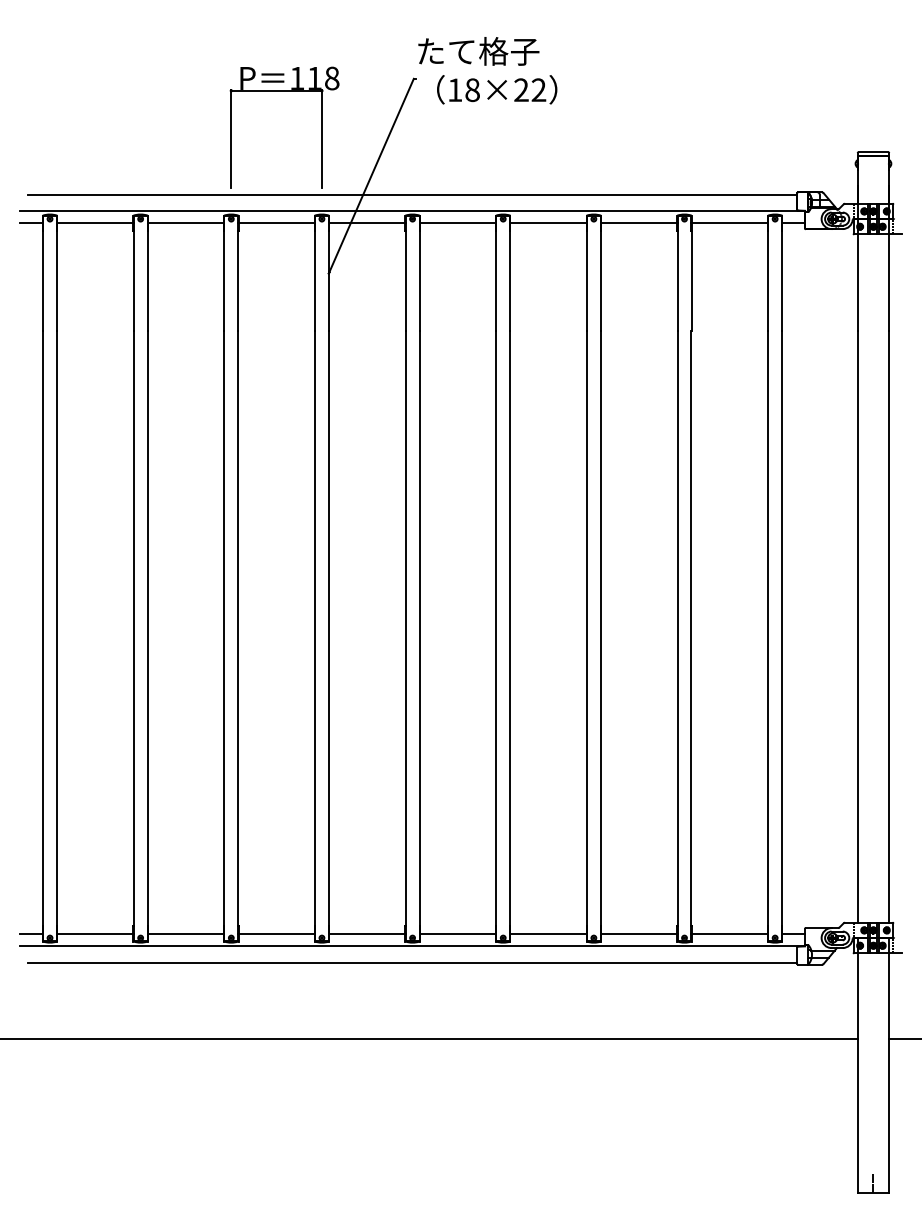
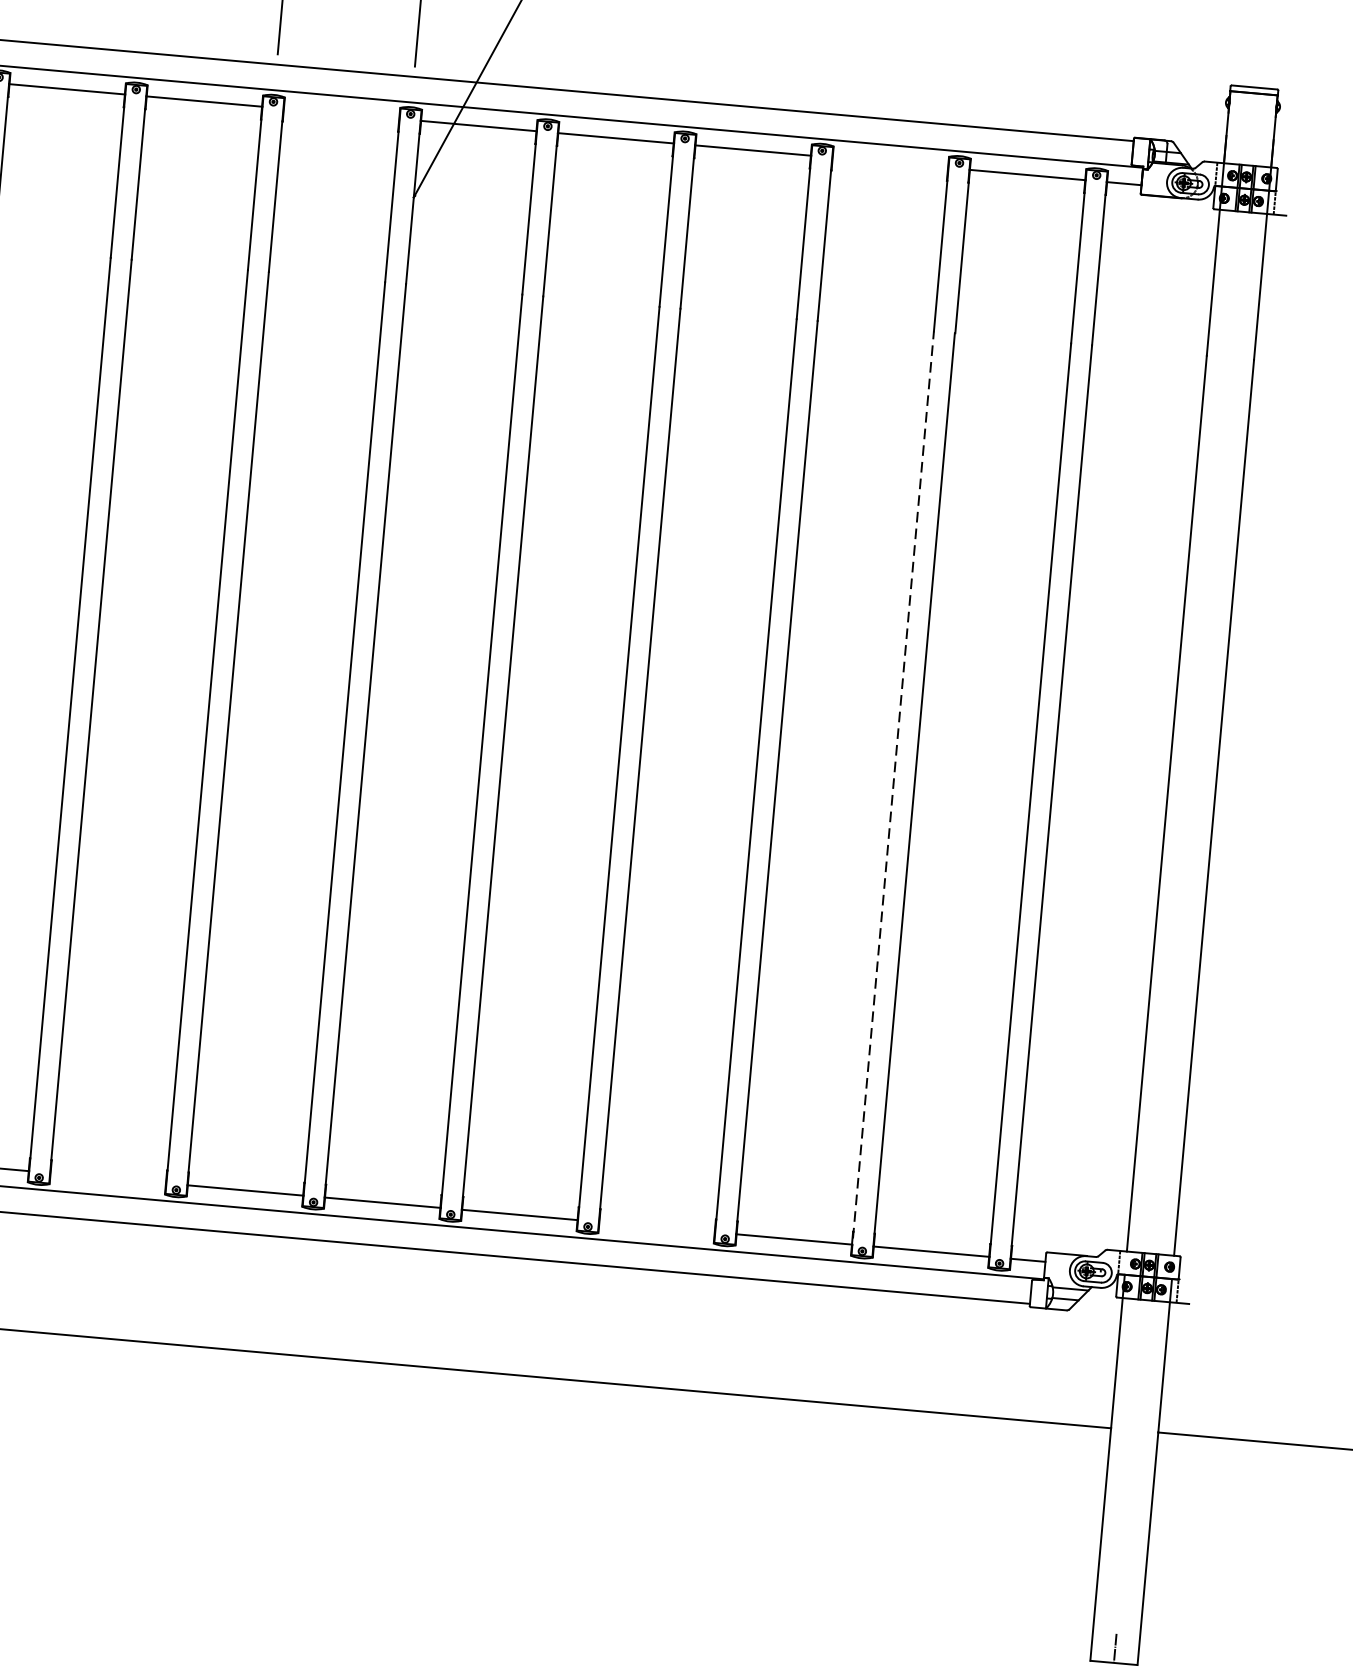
line: (276, 222) -> (341, 113), removed
line: (638, 222) -> (889, 162), removed
line: (677, 635) -> (892, 792), solid -> dashed
line: (185, 934) -> (107, 1178), removed
line: (548, 934) -> (656, 1227), removed

